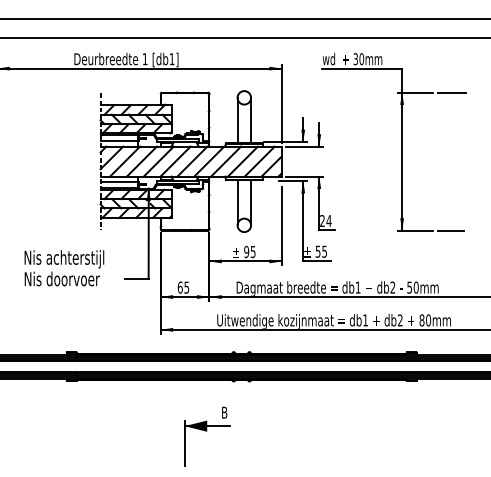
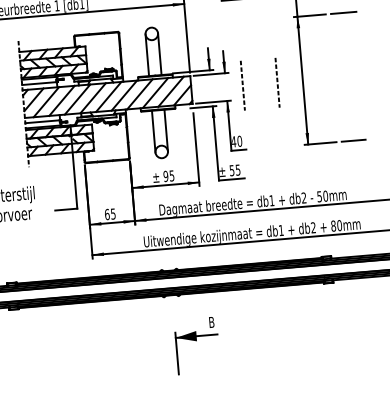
line: (336, 160) -> (241, 84), added
line: (374, 161) -> (277, 82), added
text: (325, 221) -> (236, 142), 24 -> 40
part: (207, 436) -> (197, 345), moved

